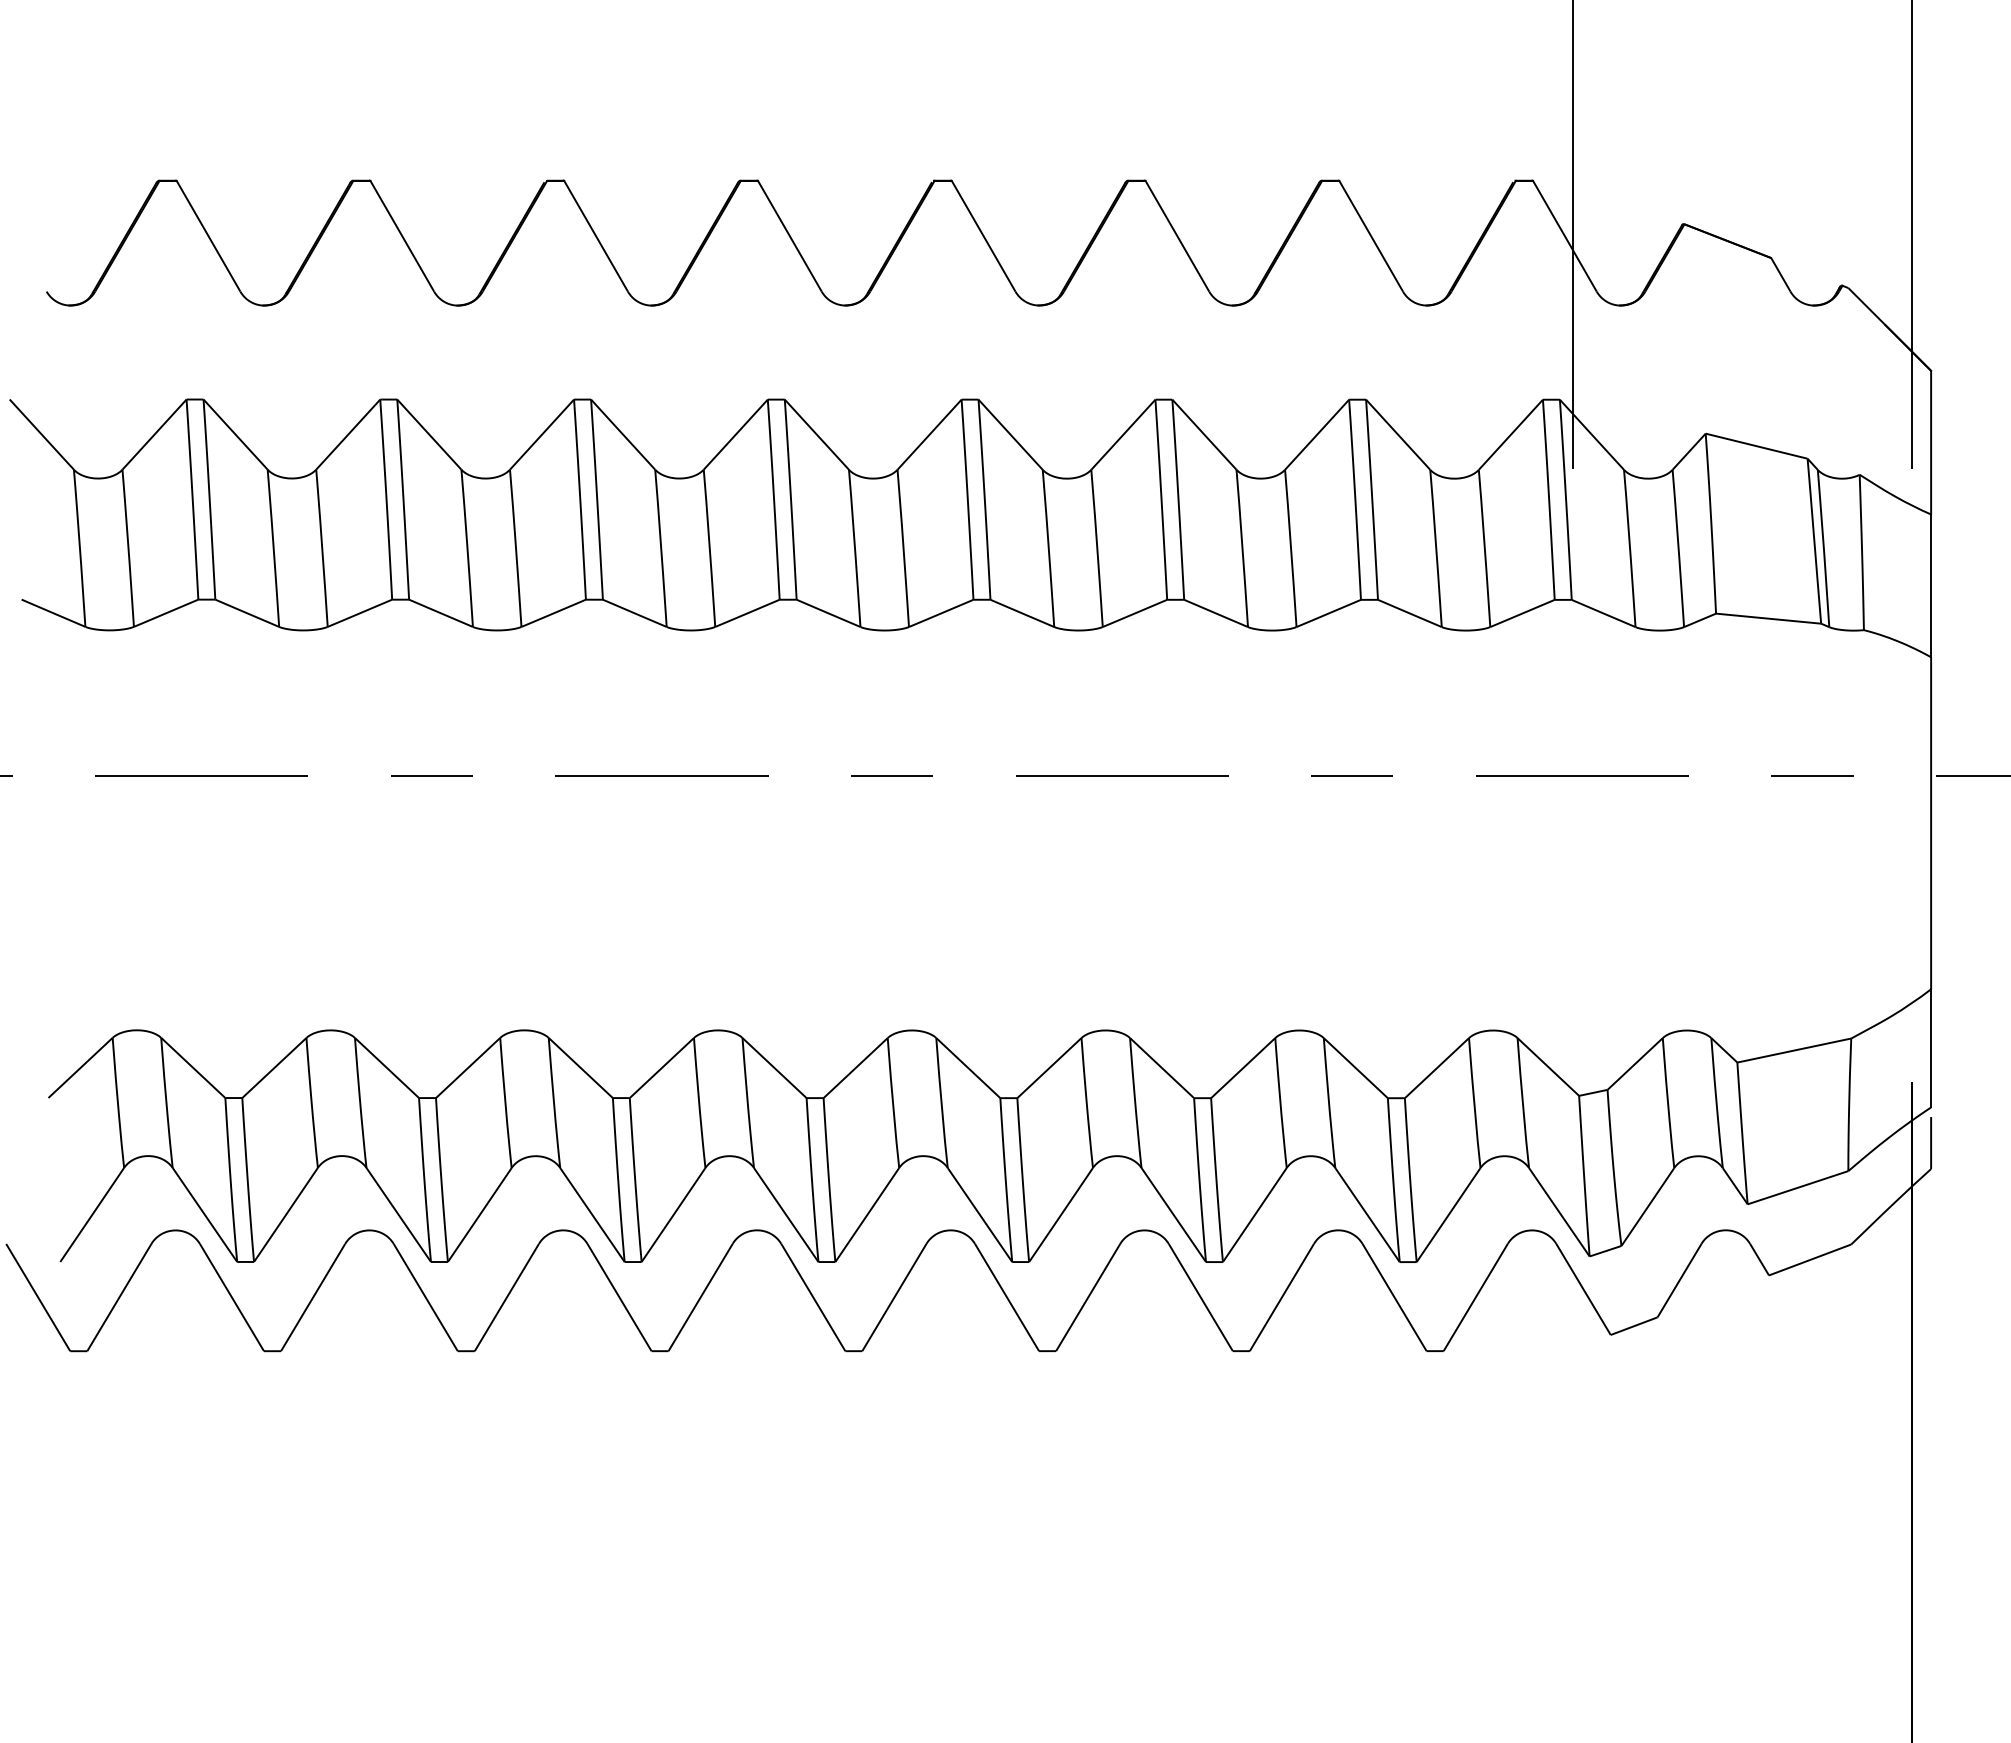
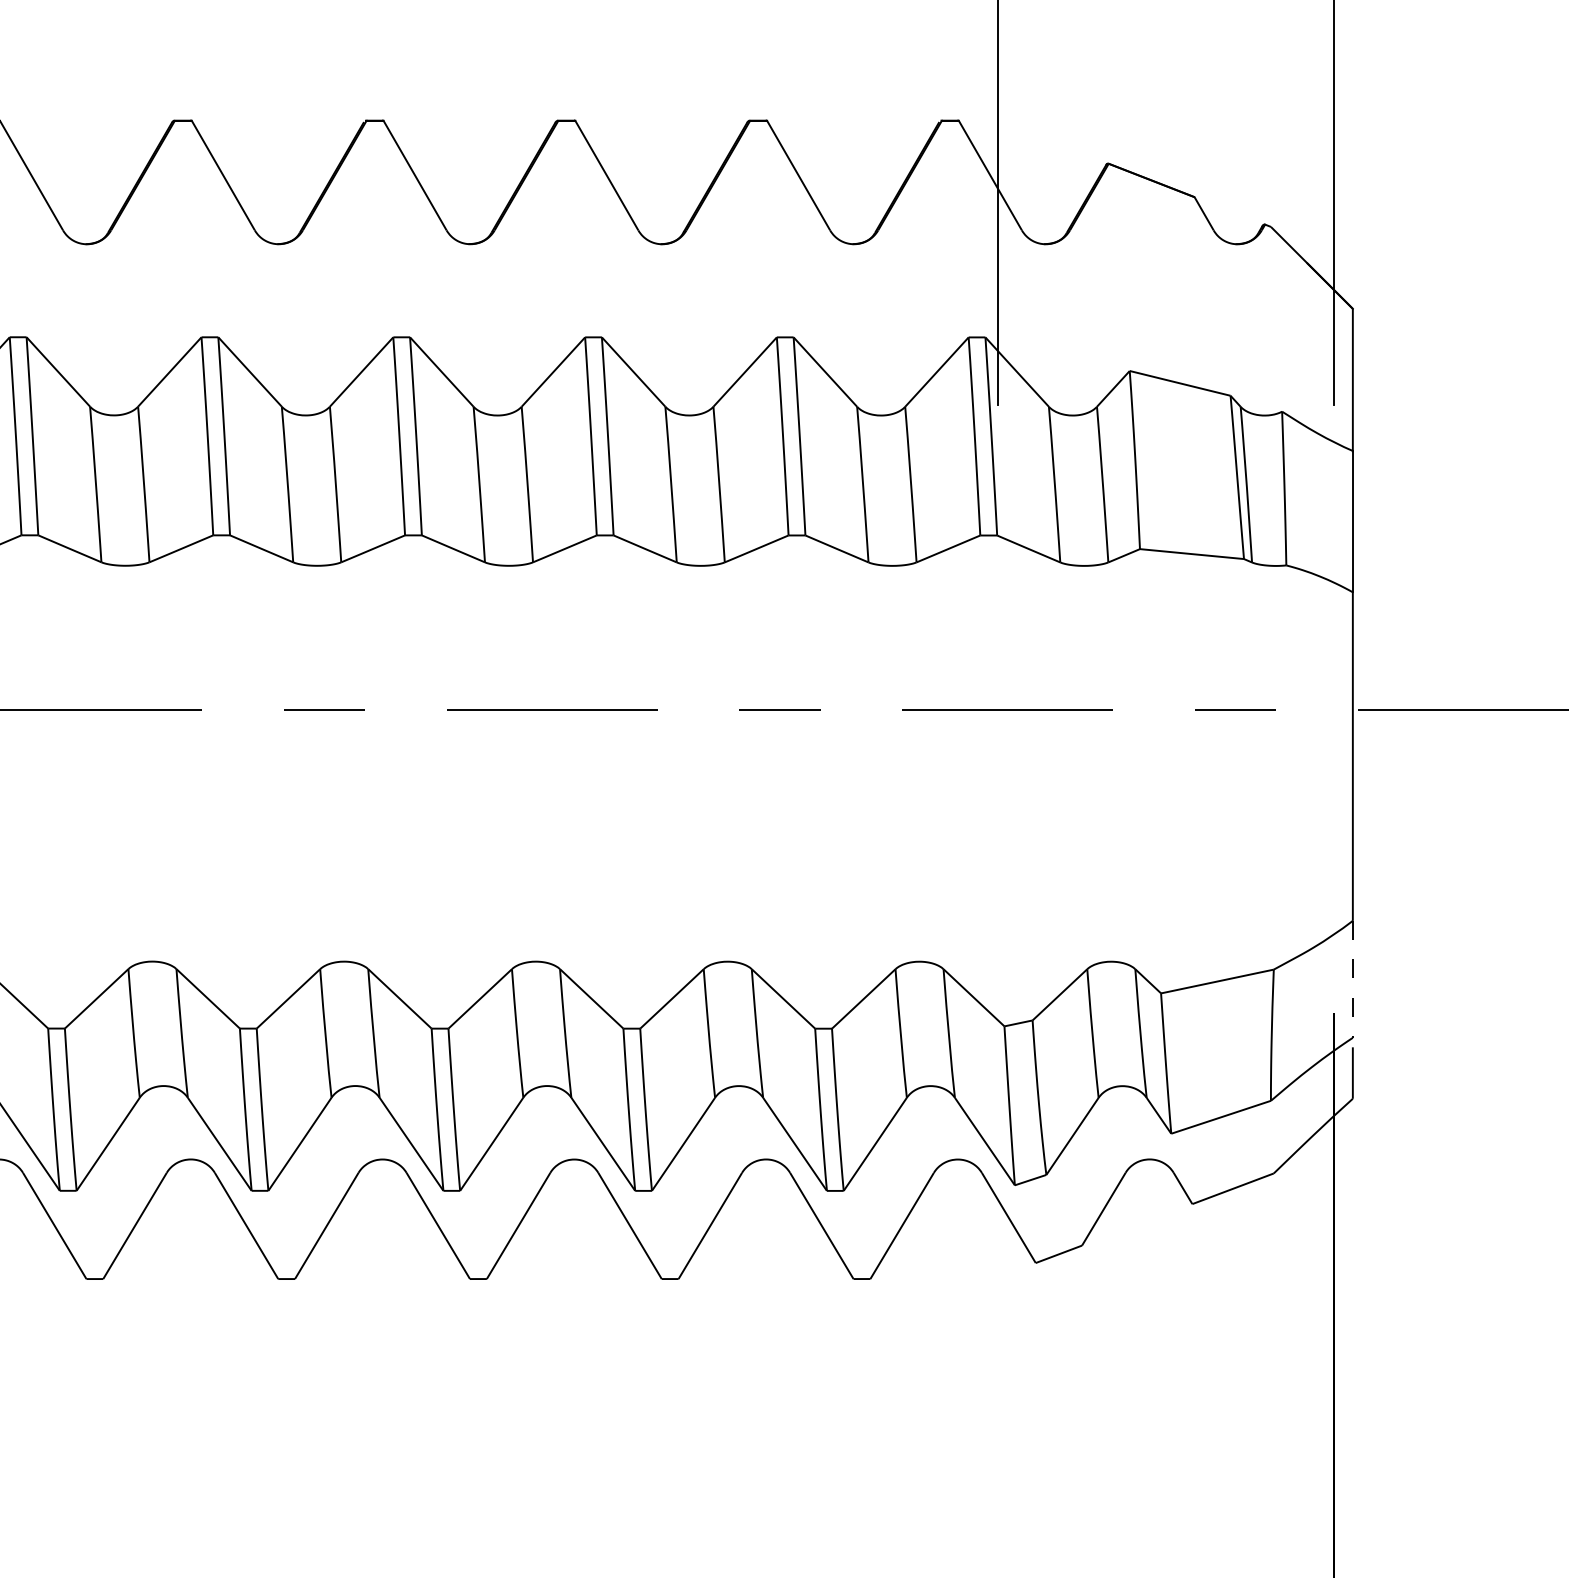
line: (1931, 1048) -> (1353, 979), solid -> dashed

